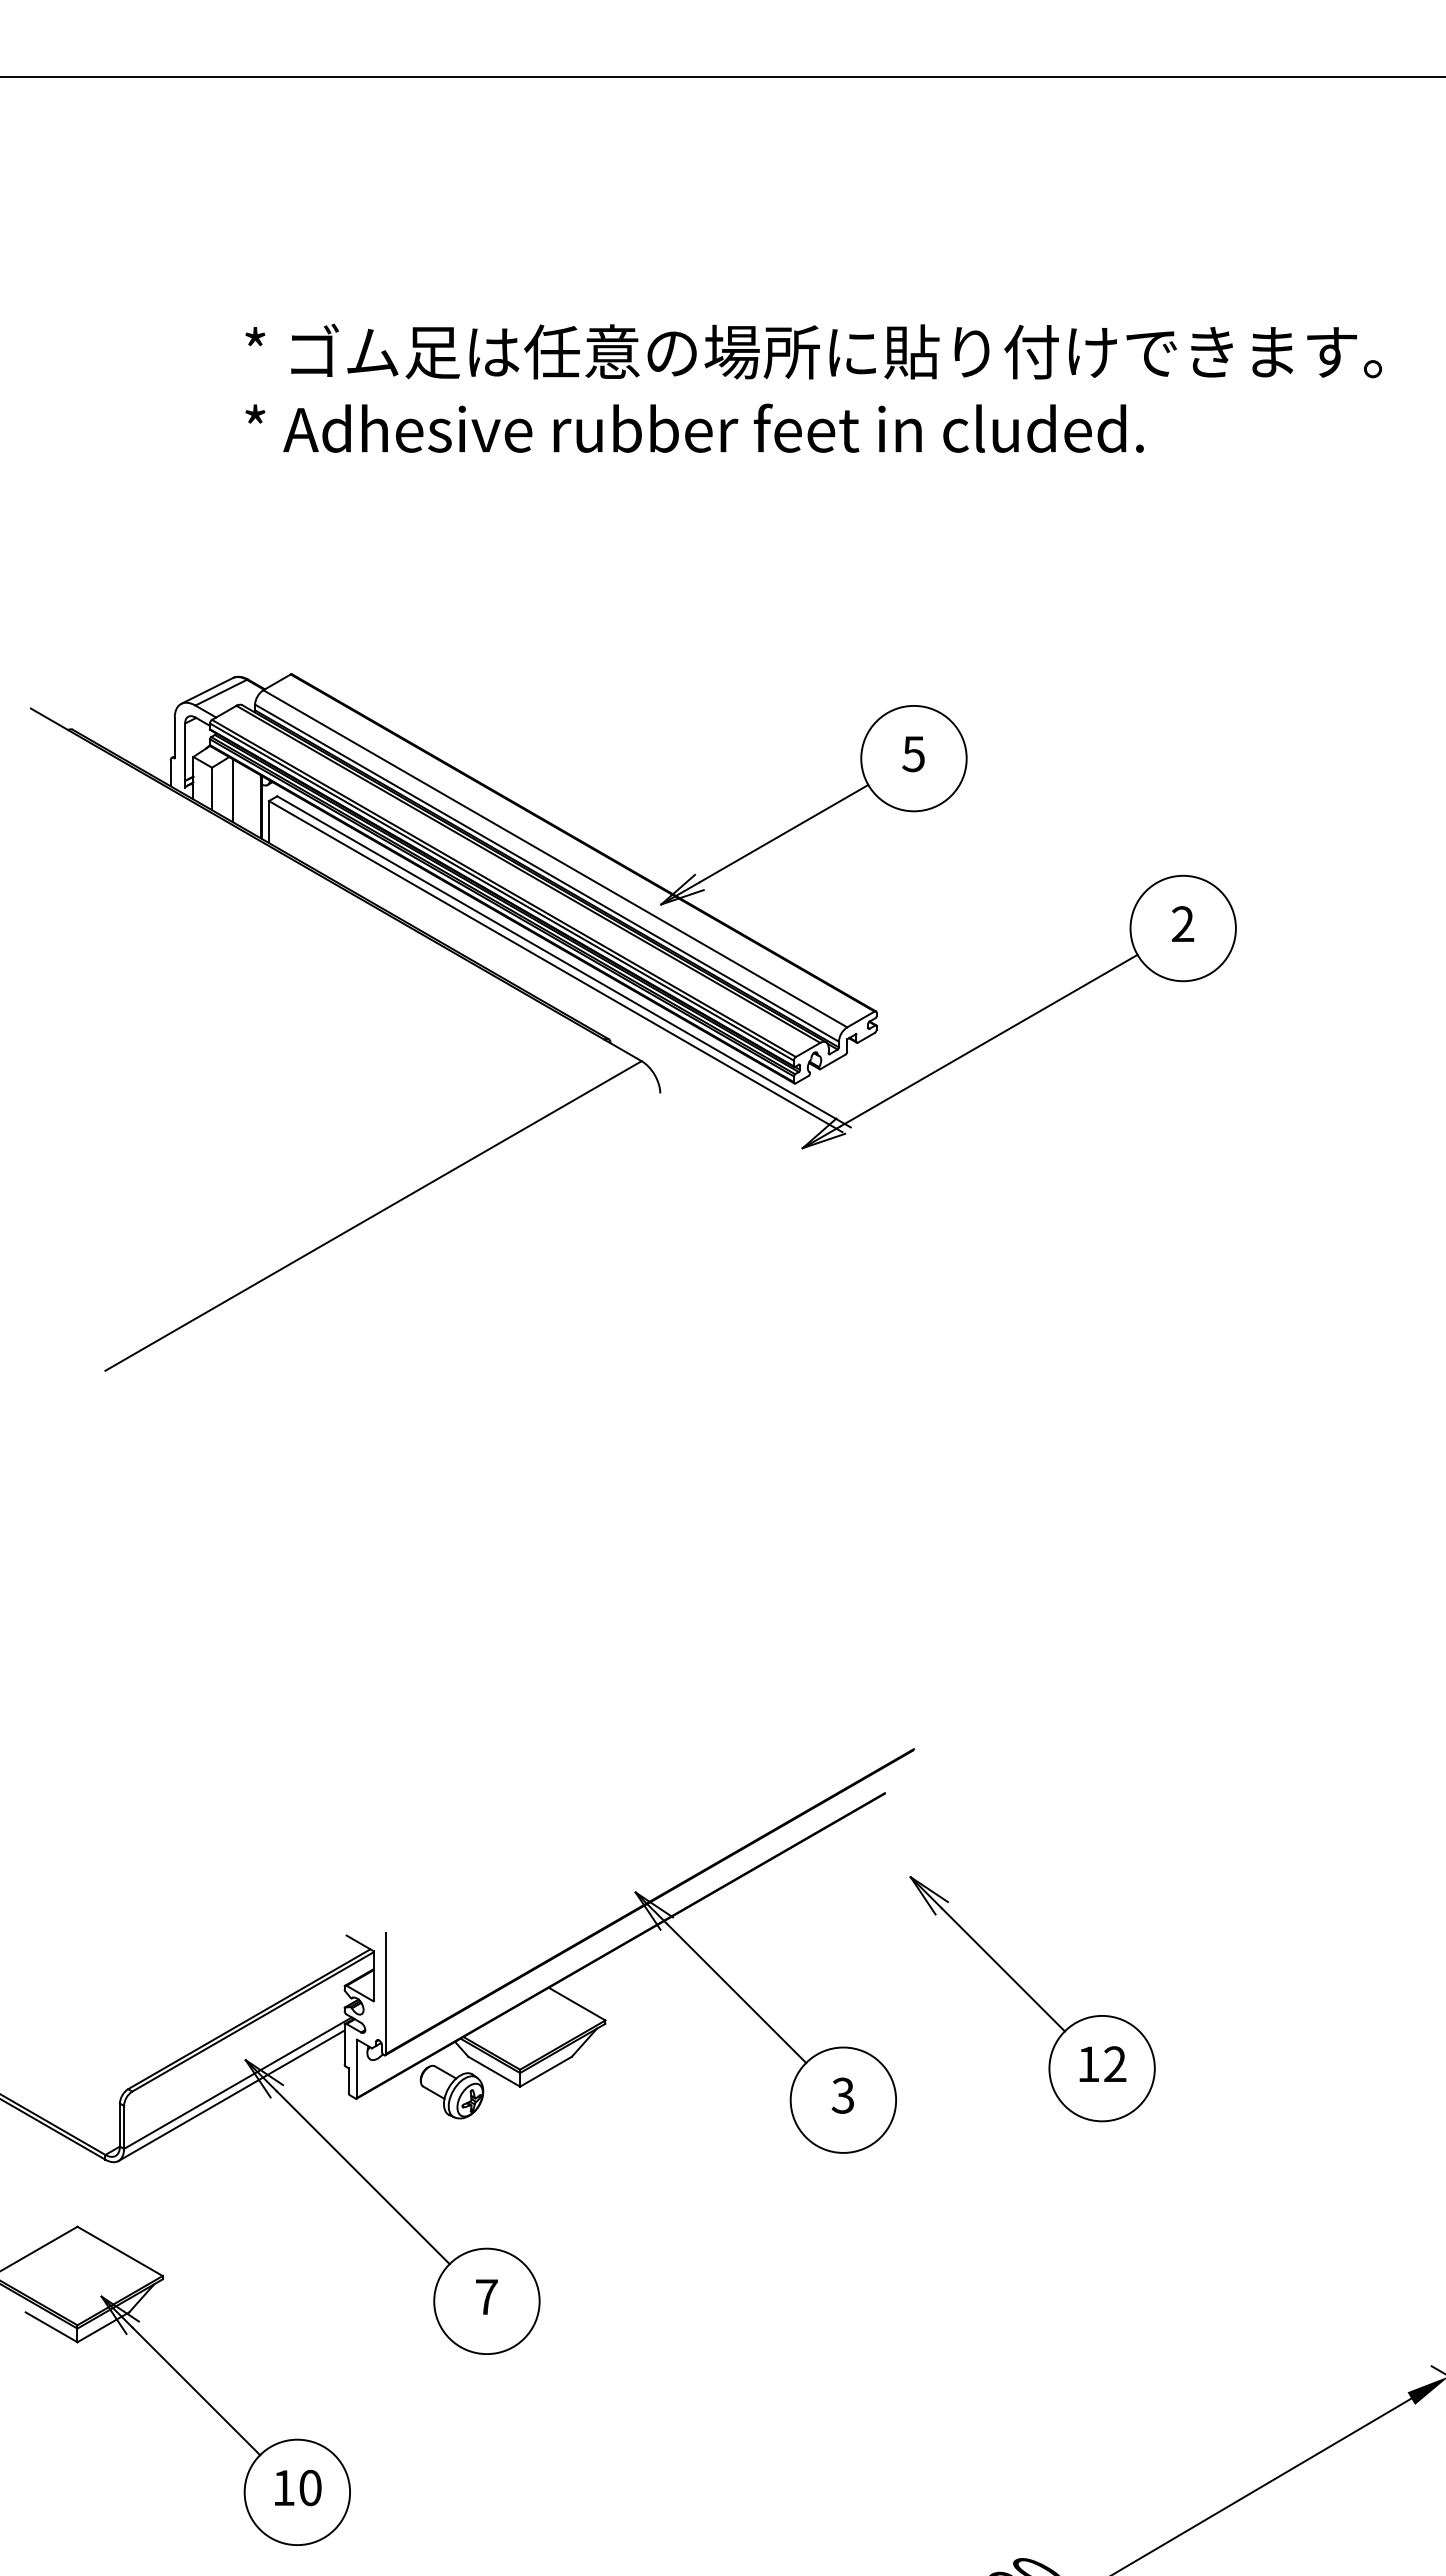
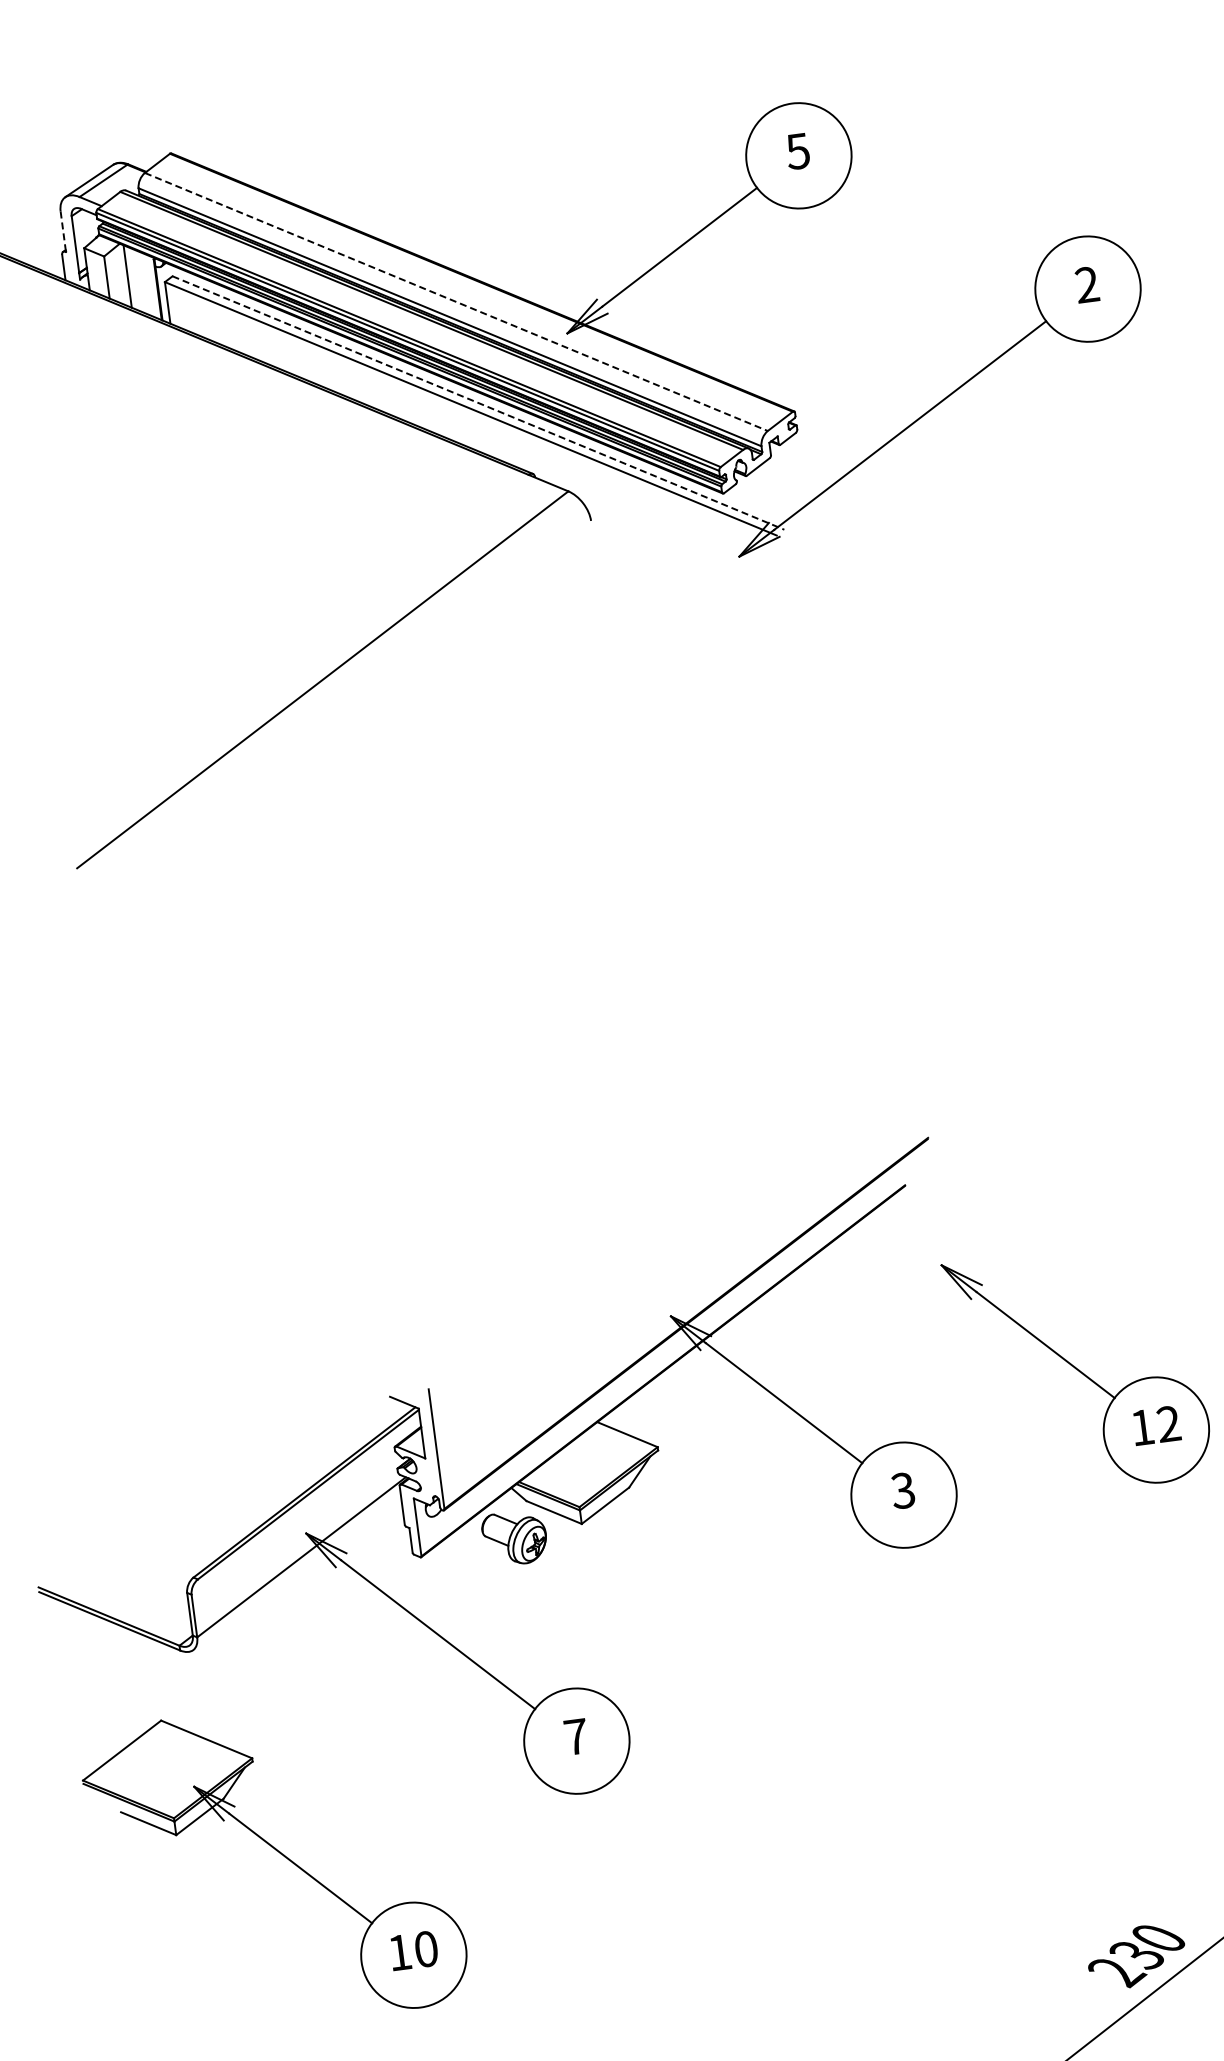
line: (174, 738) -> (63, 232), solid -> dashed
line: (555, 859) -> (456, 302), solid -> dashed
line: (564, 962) -> (479, 403), solid -> dashed
line: (231, 2095) -> (296, 1570), removed

